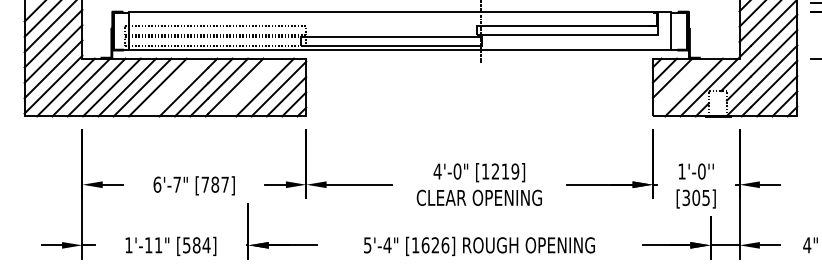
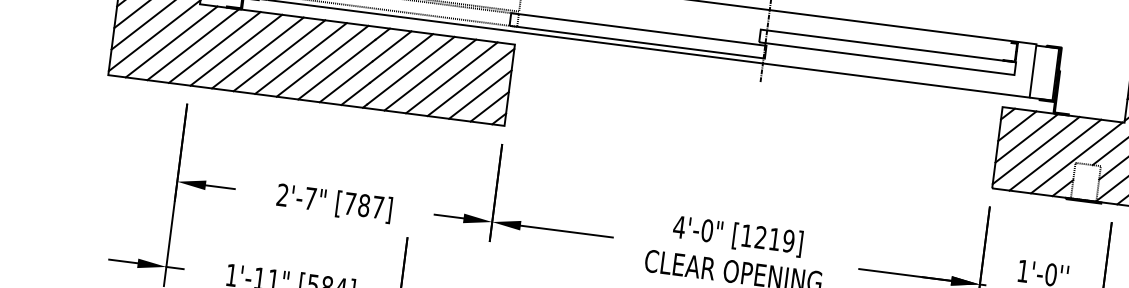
line: (679, 85) -> (1035, 149), added
line: (173, 87) -> (322, 61), added
line: (249, 87) -> (429, 75), added
text: (157, 184) -> (282, 194), 6'-7" -> 2'-7"

